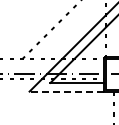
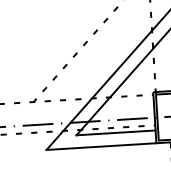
line: (66, 91) -> (100, 146), dashed -> solid

